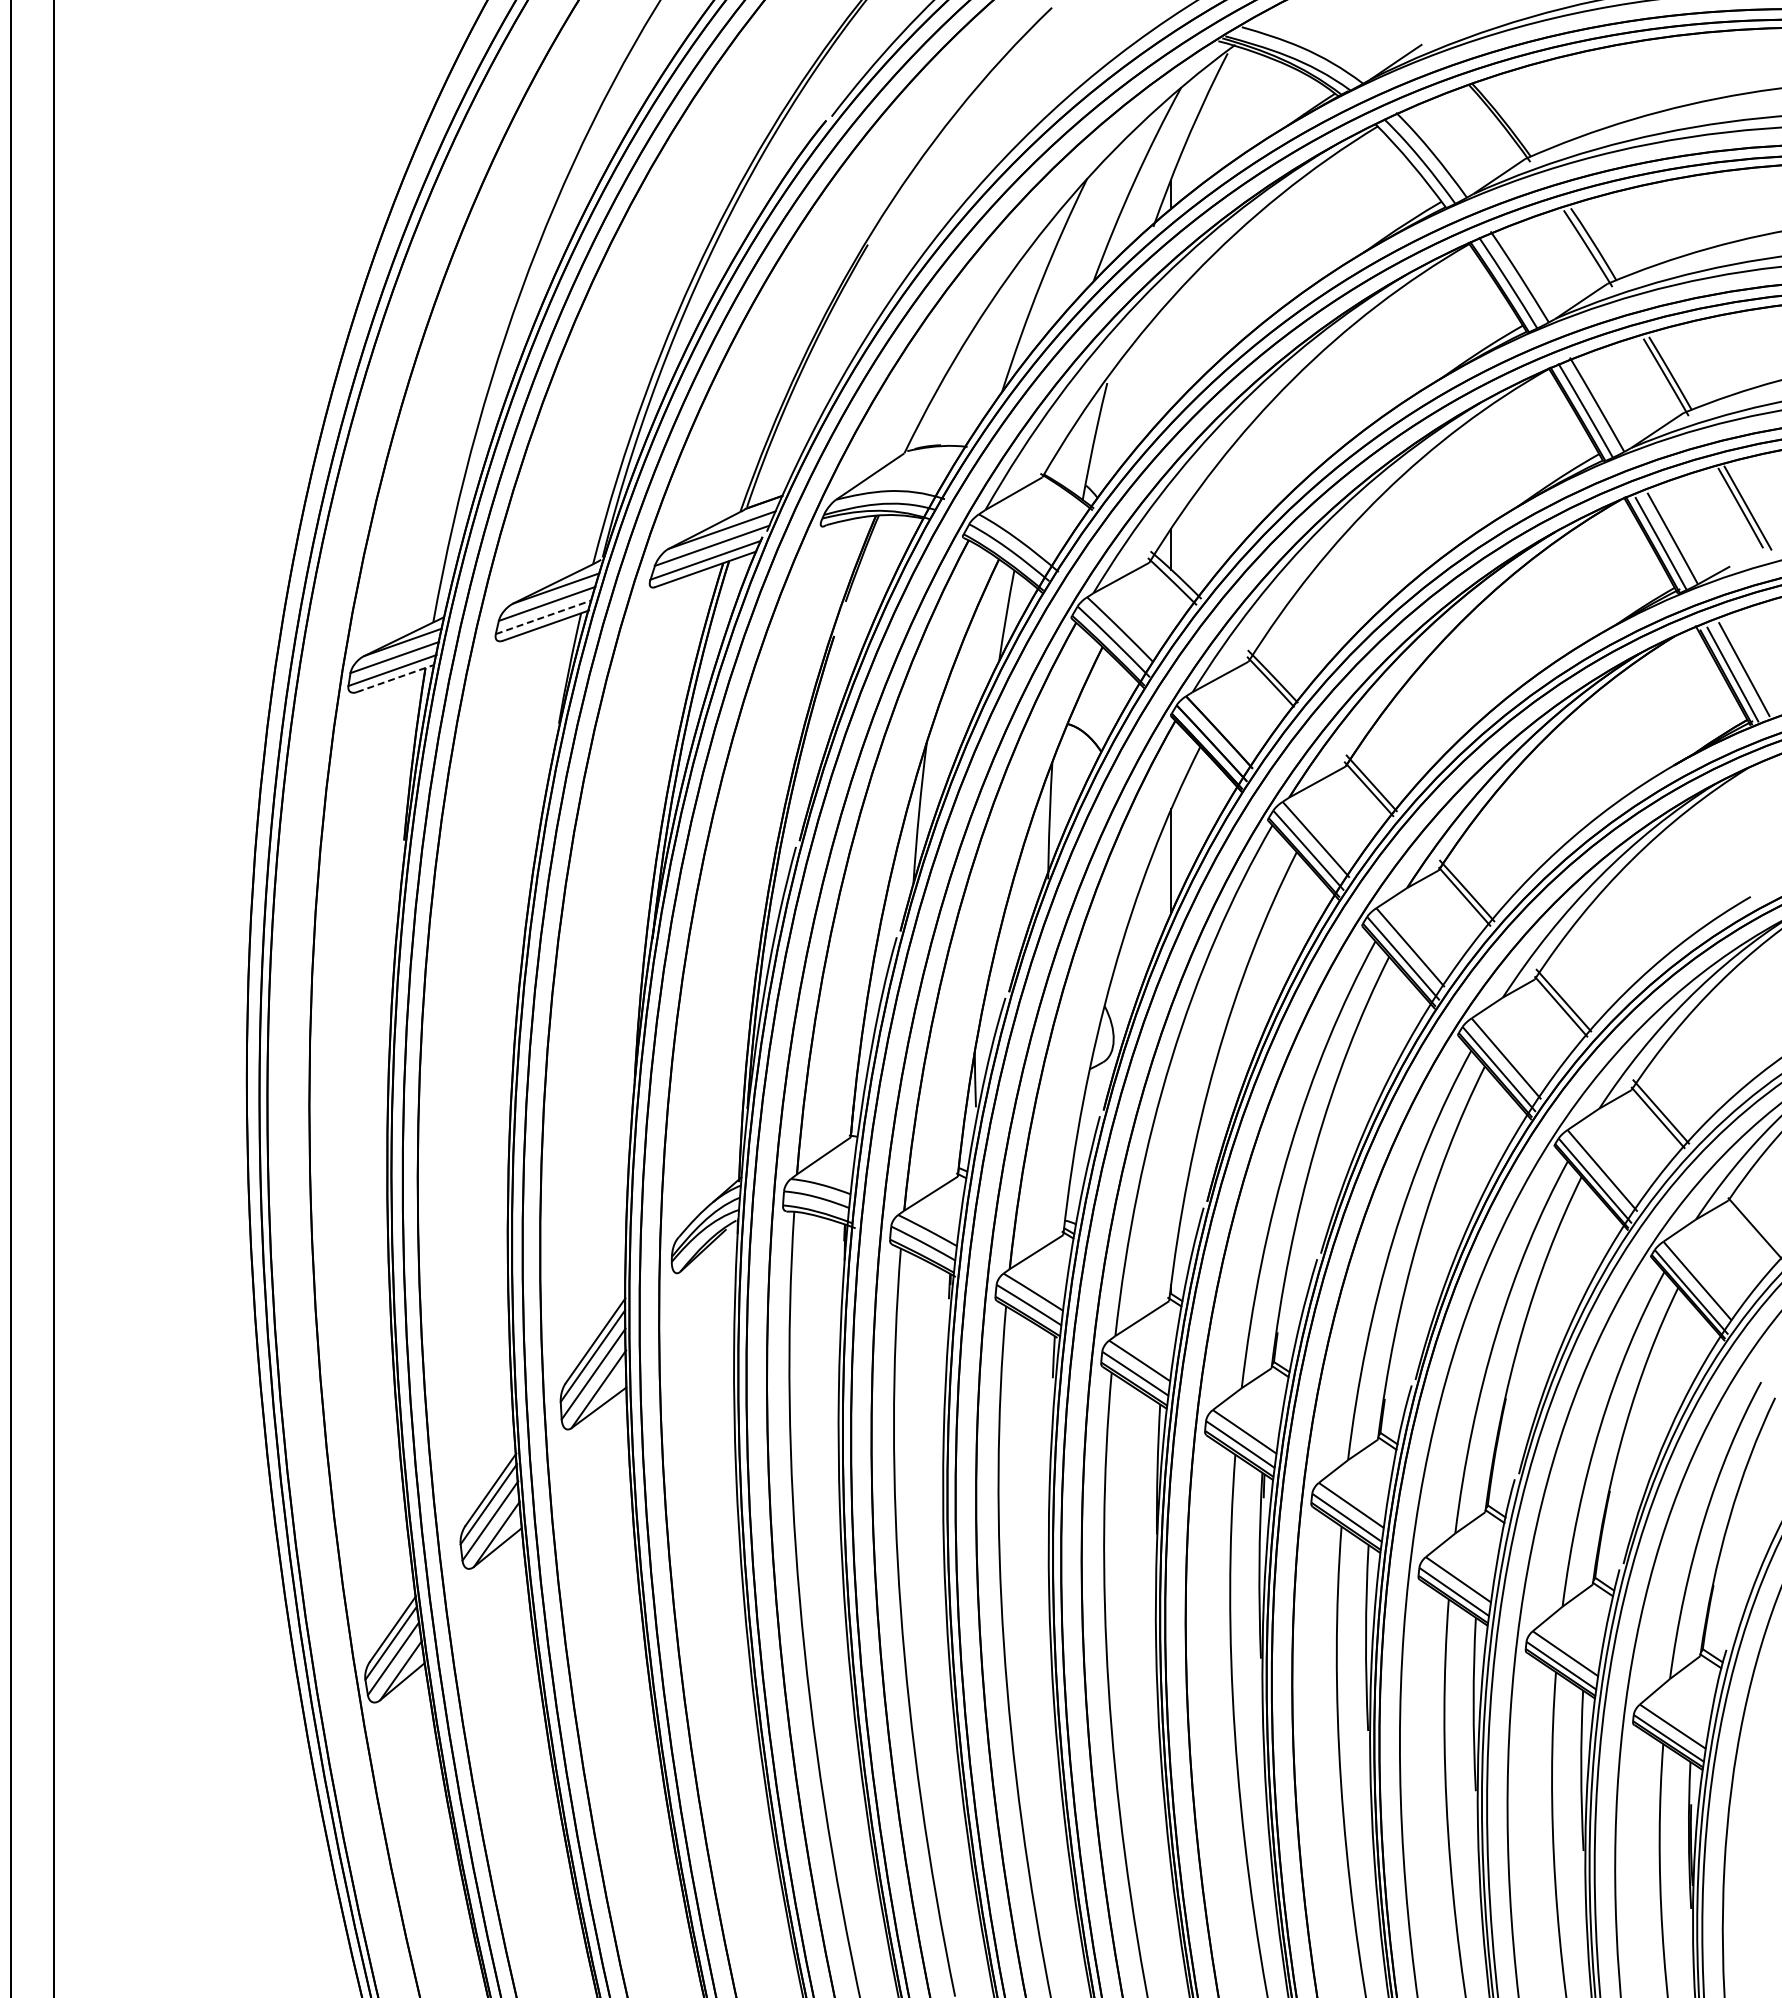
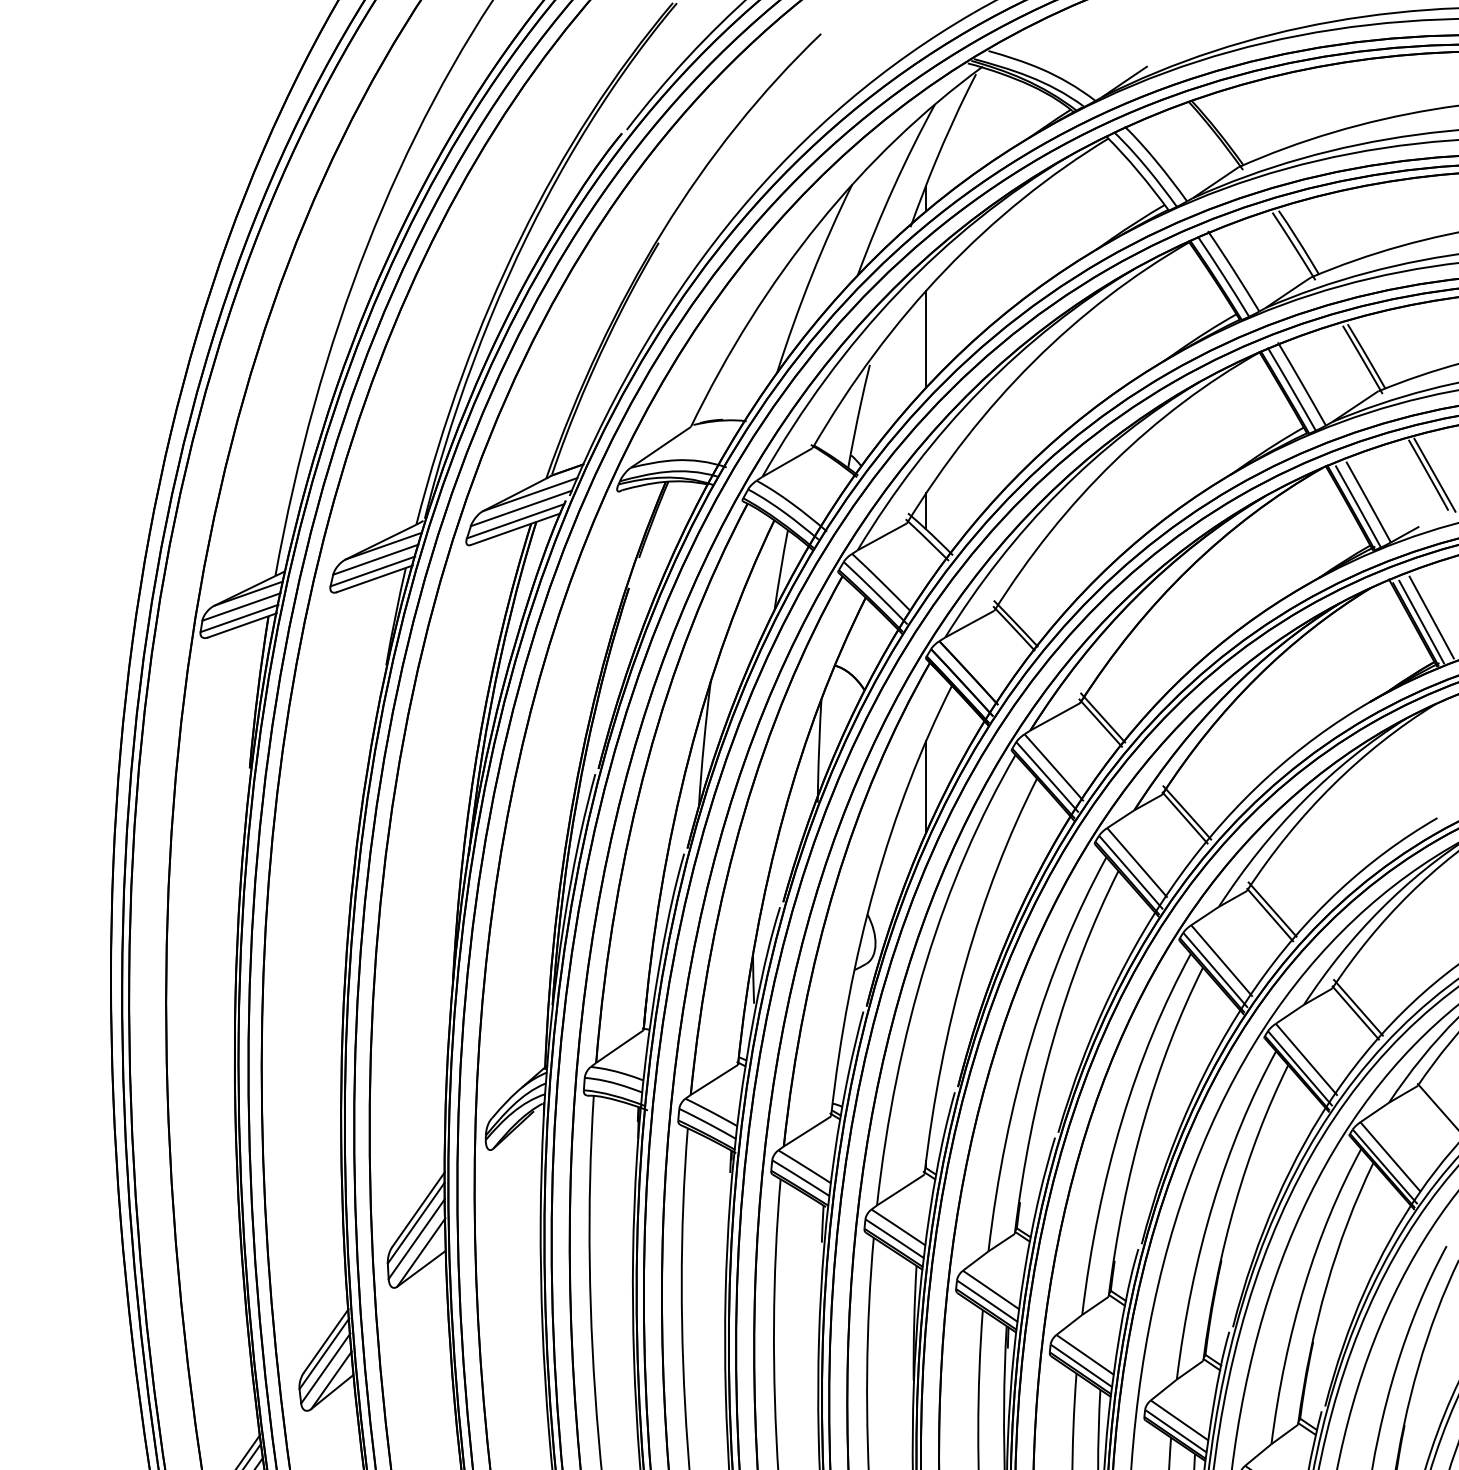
line: (1171, 353) -> (926, 338), added
line: (543, 617) -> (372, 571), dashed -> solid
line: (396, 678) -> (242, 625), dashed -> solid

